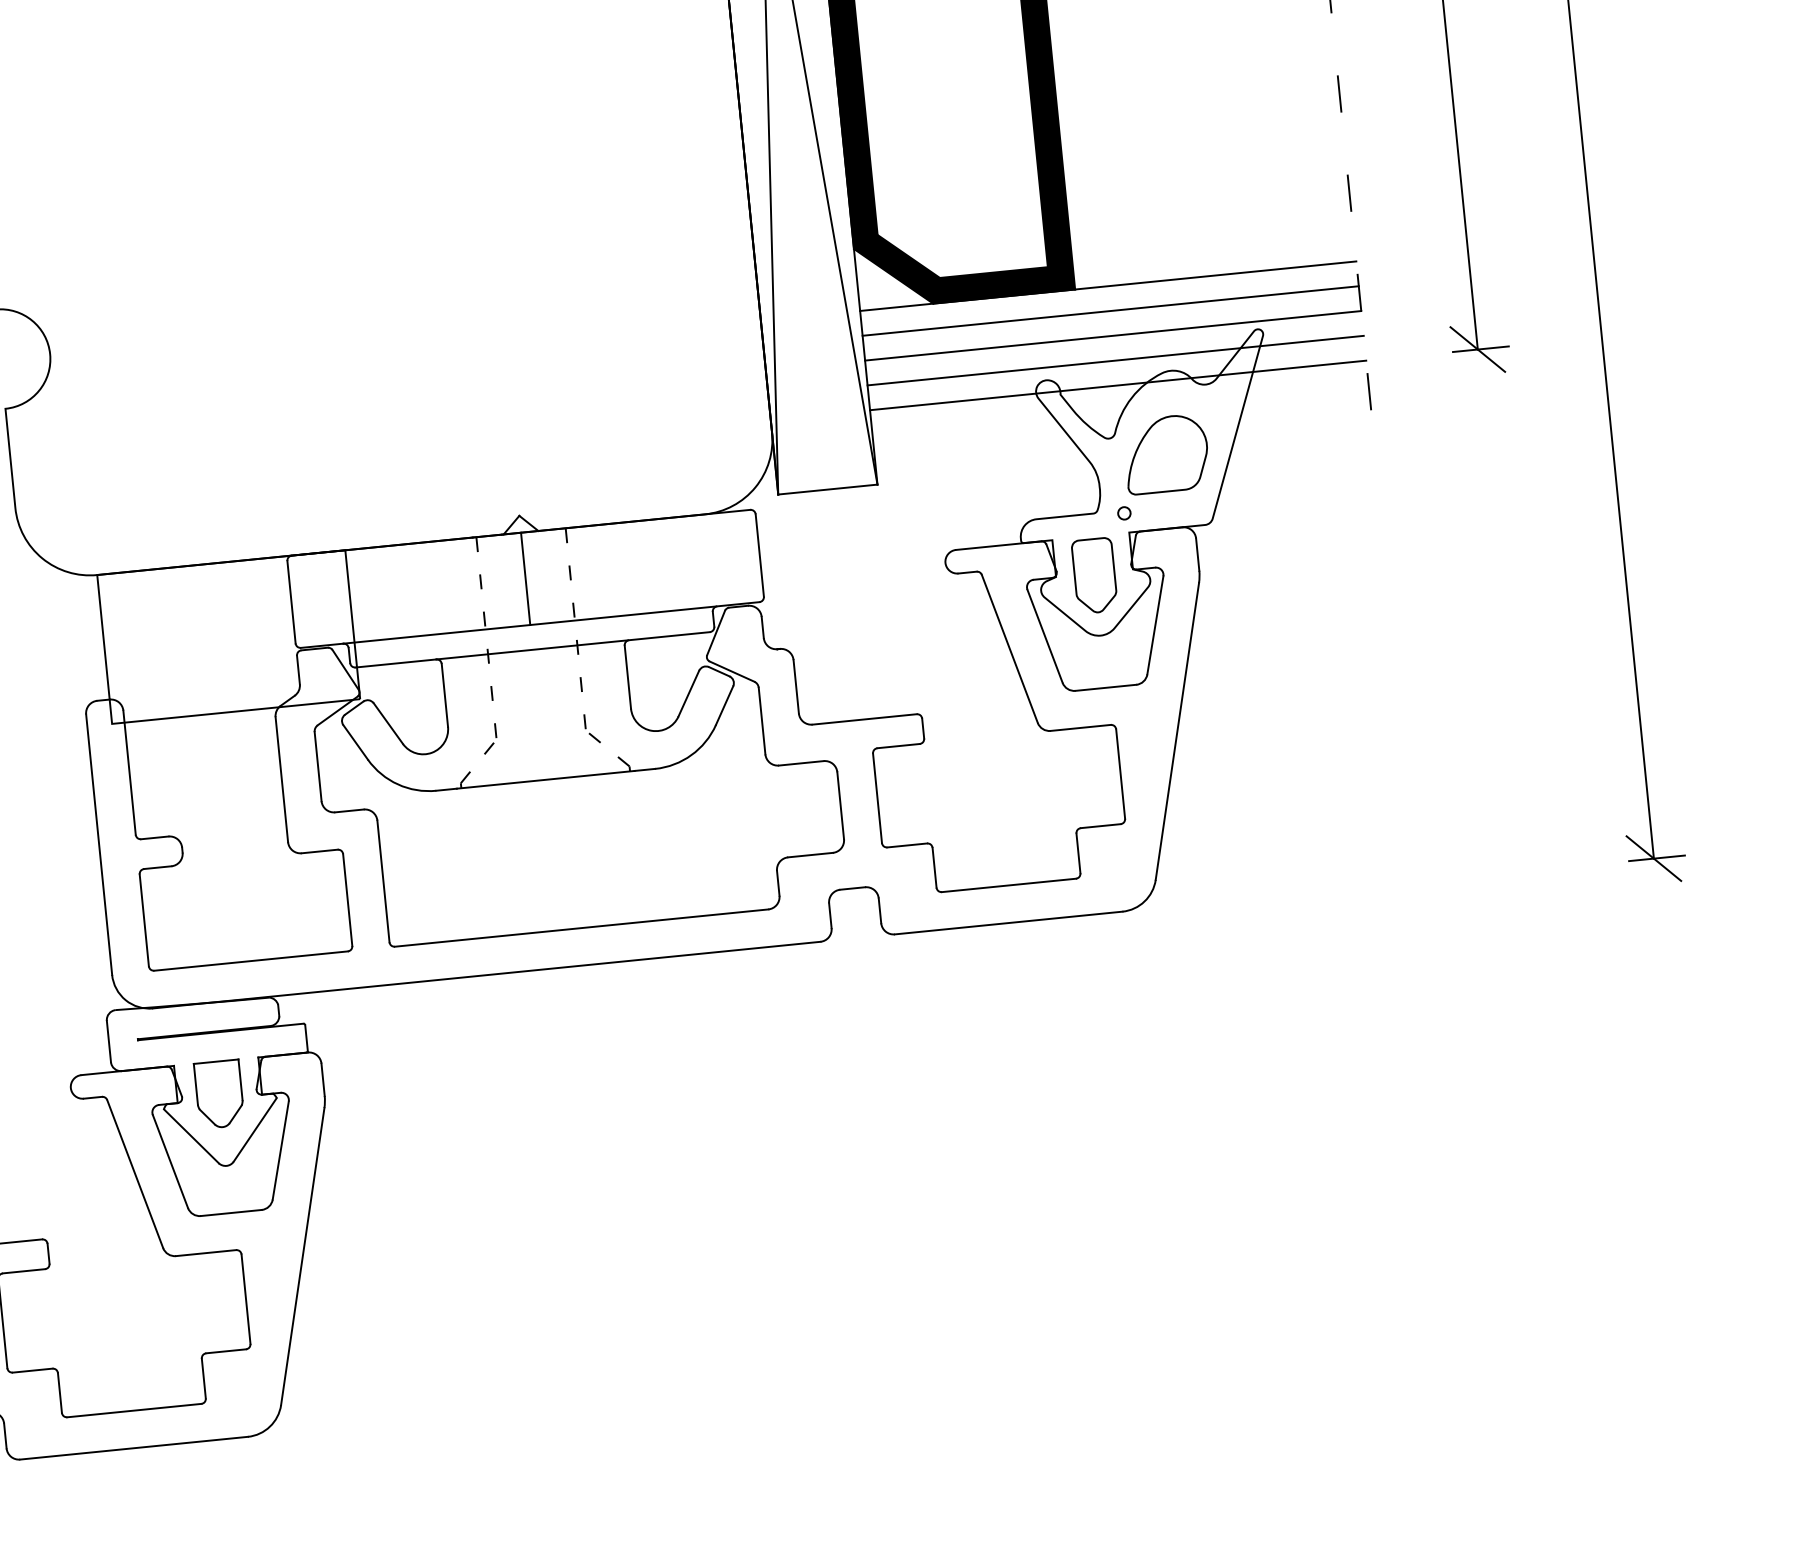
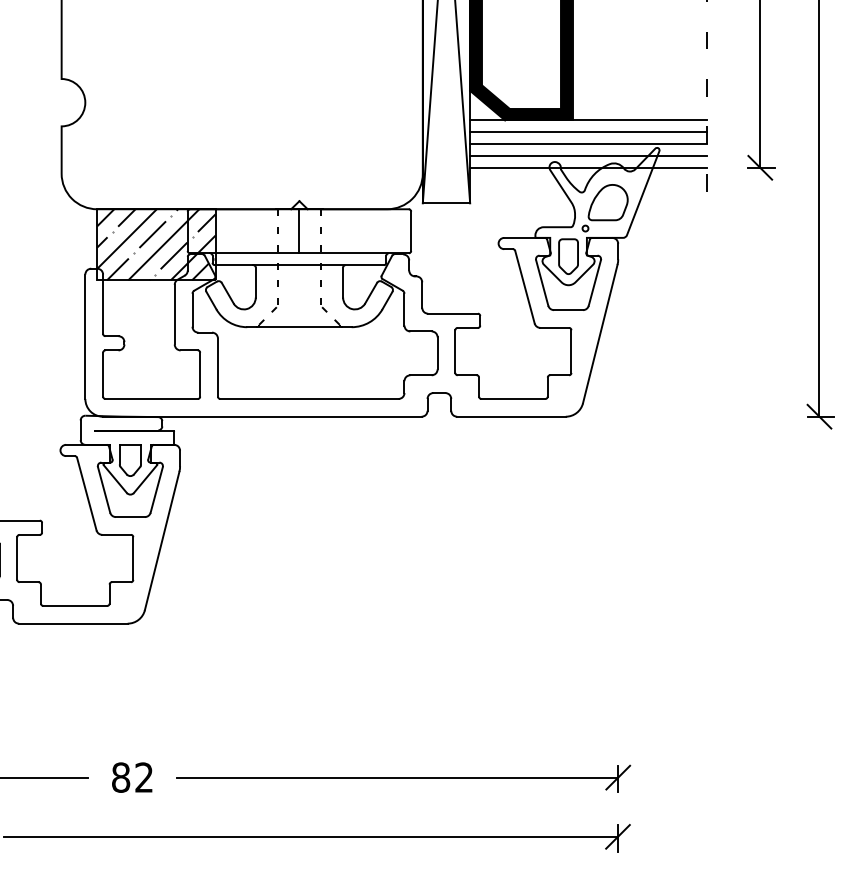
hatch: (228, 636) -> (156, 244), added

